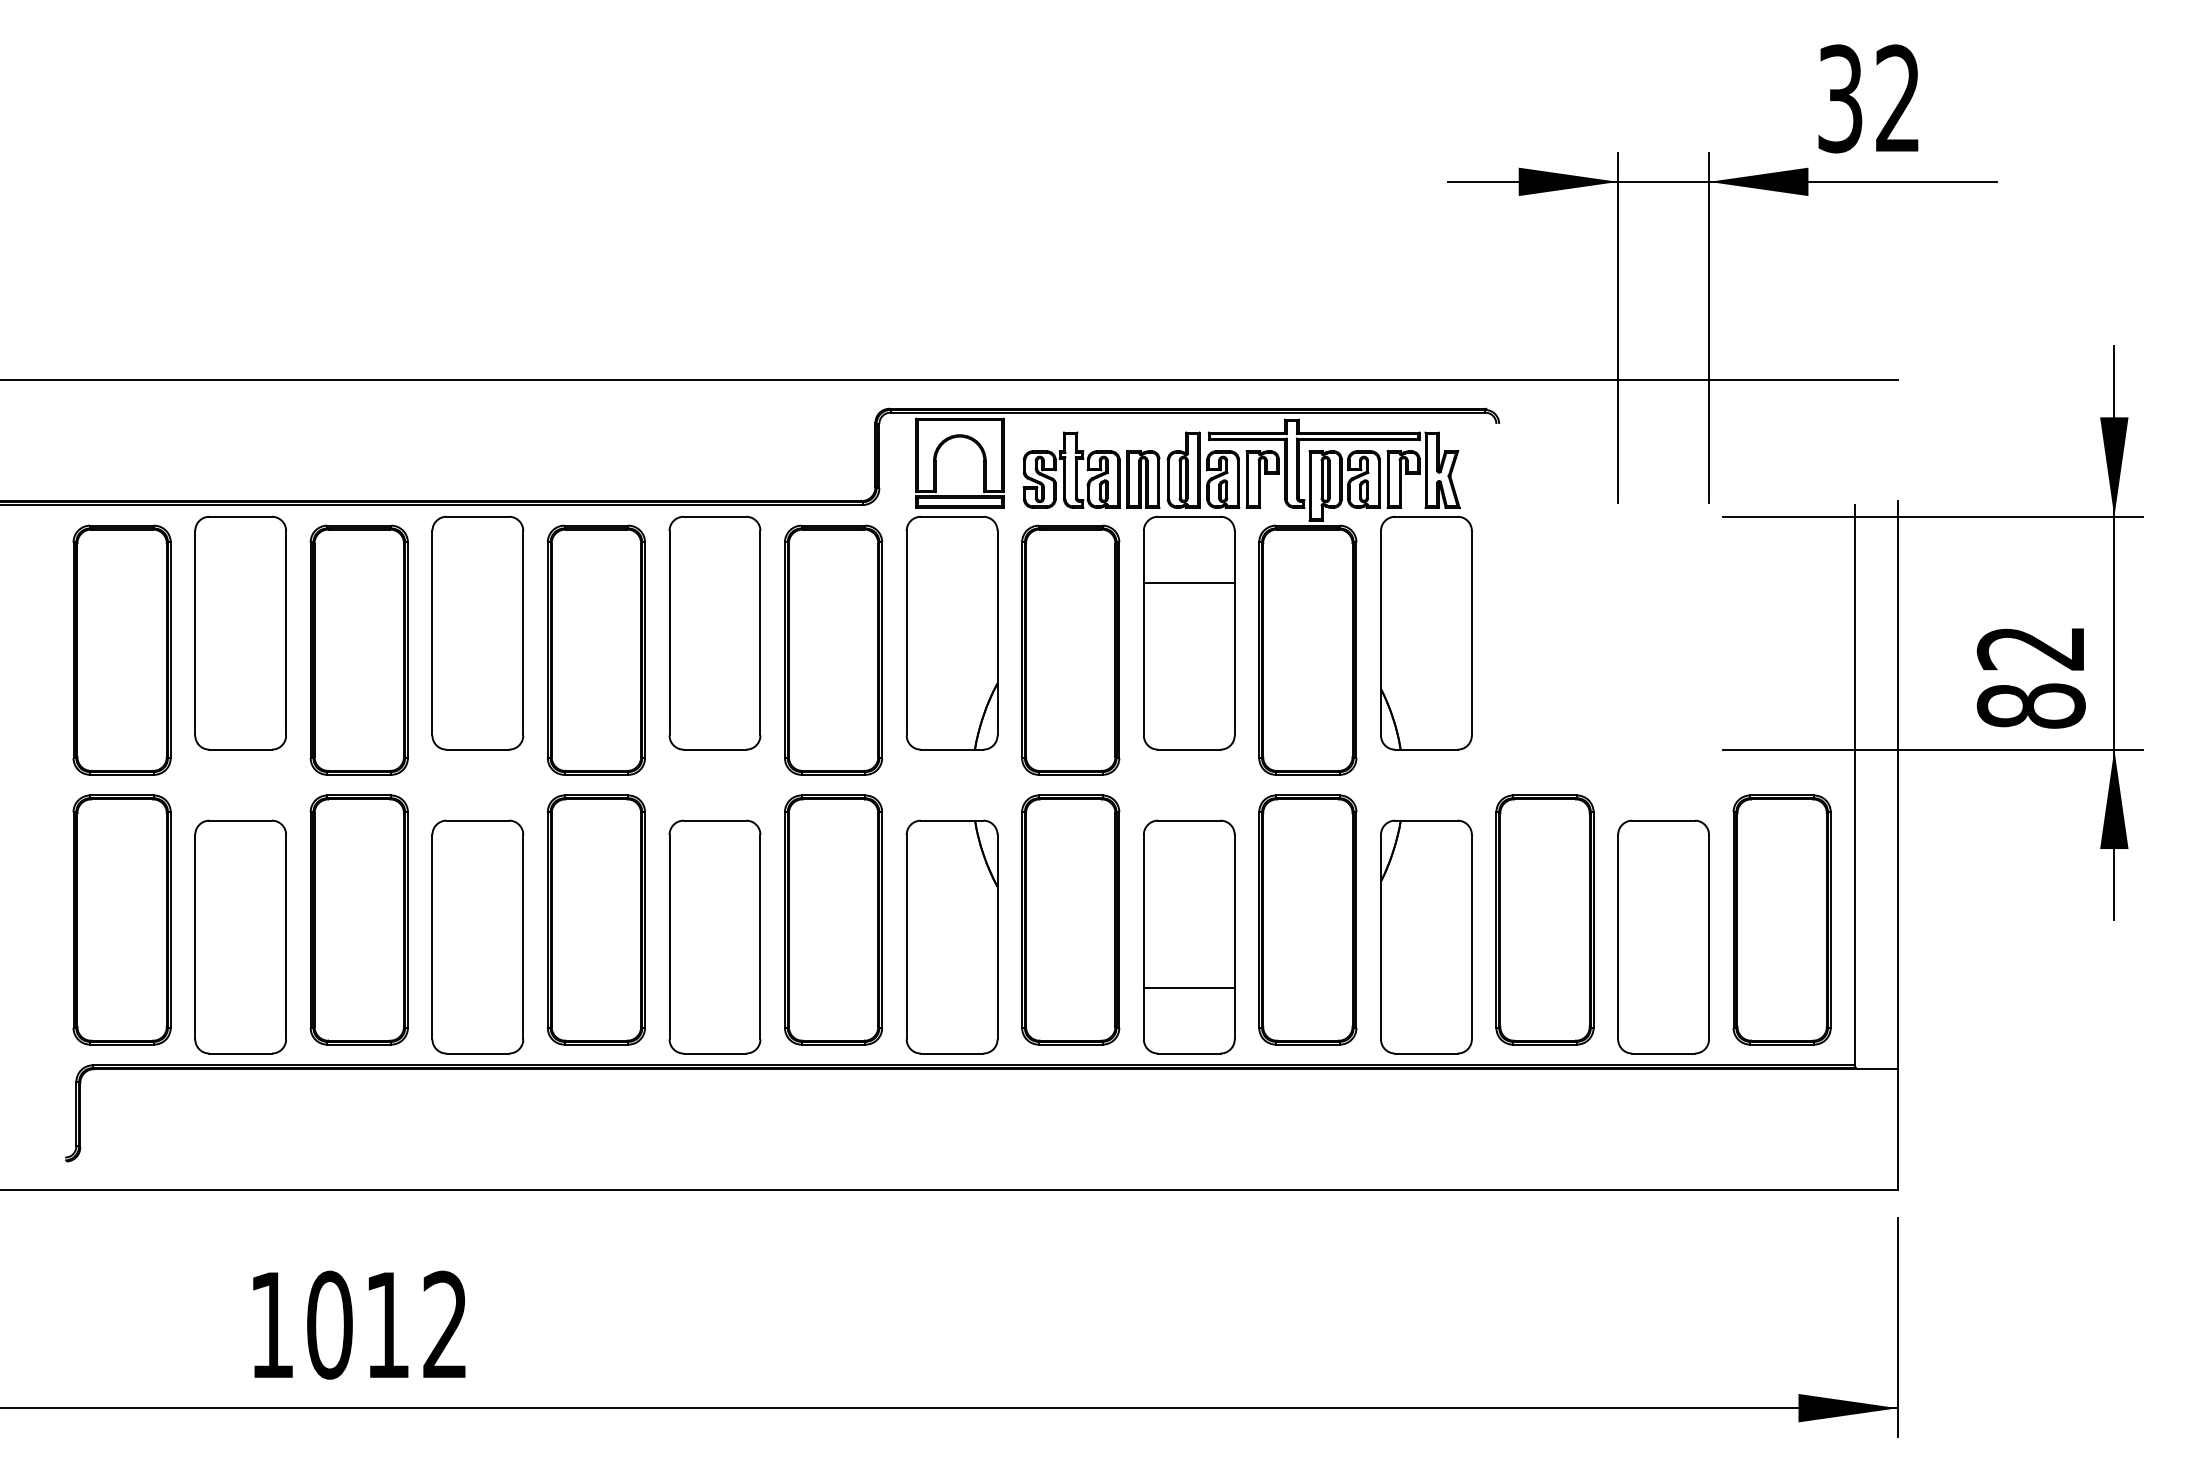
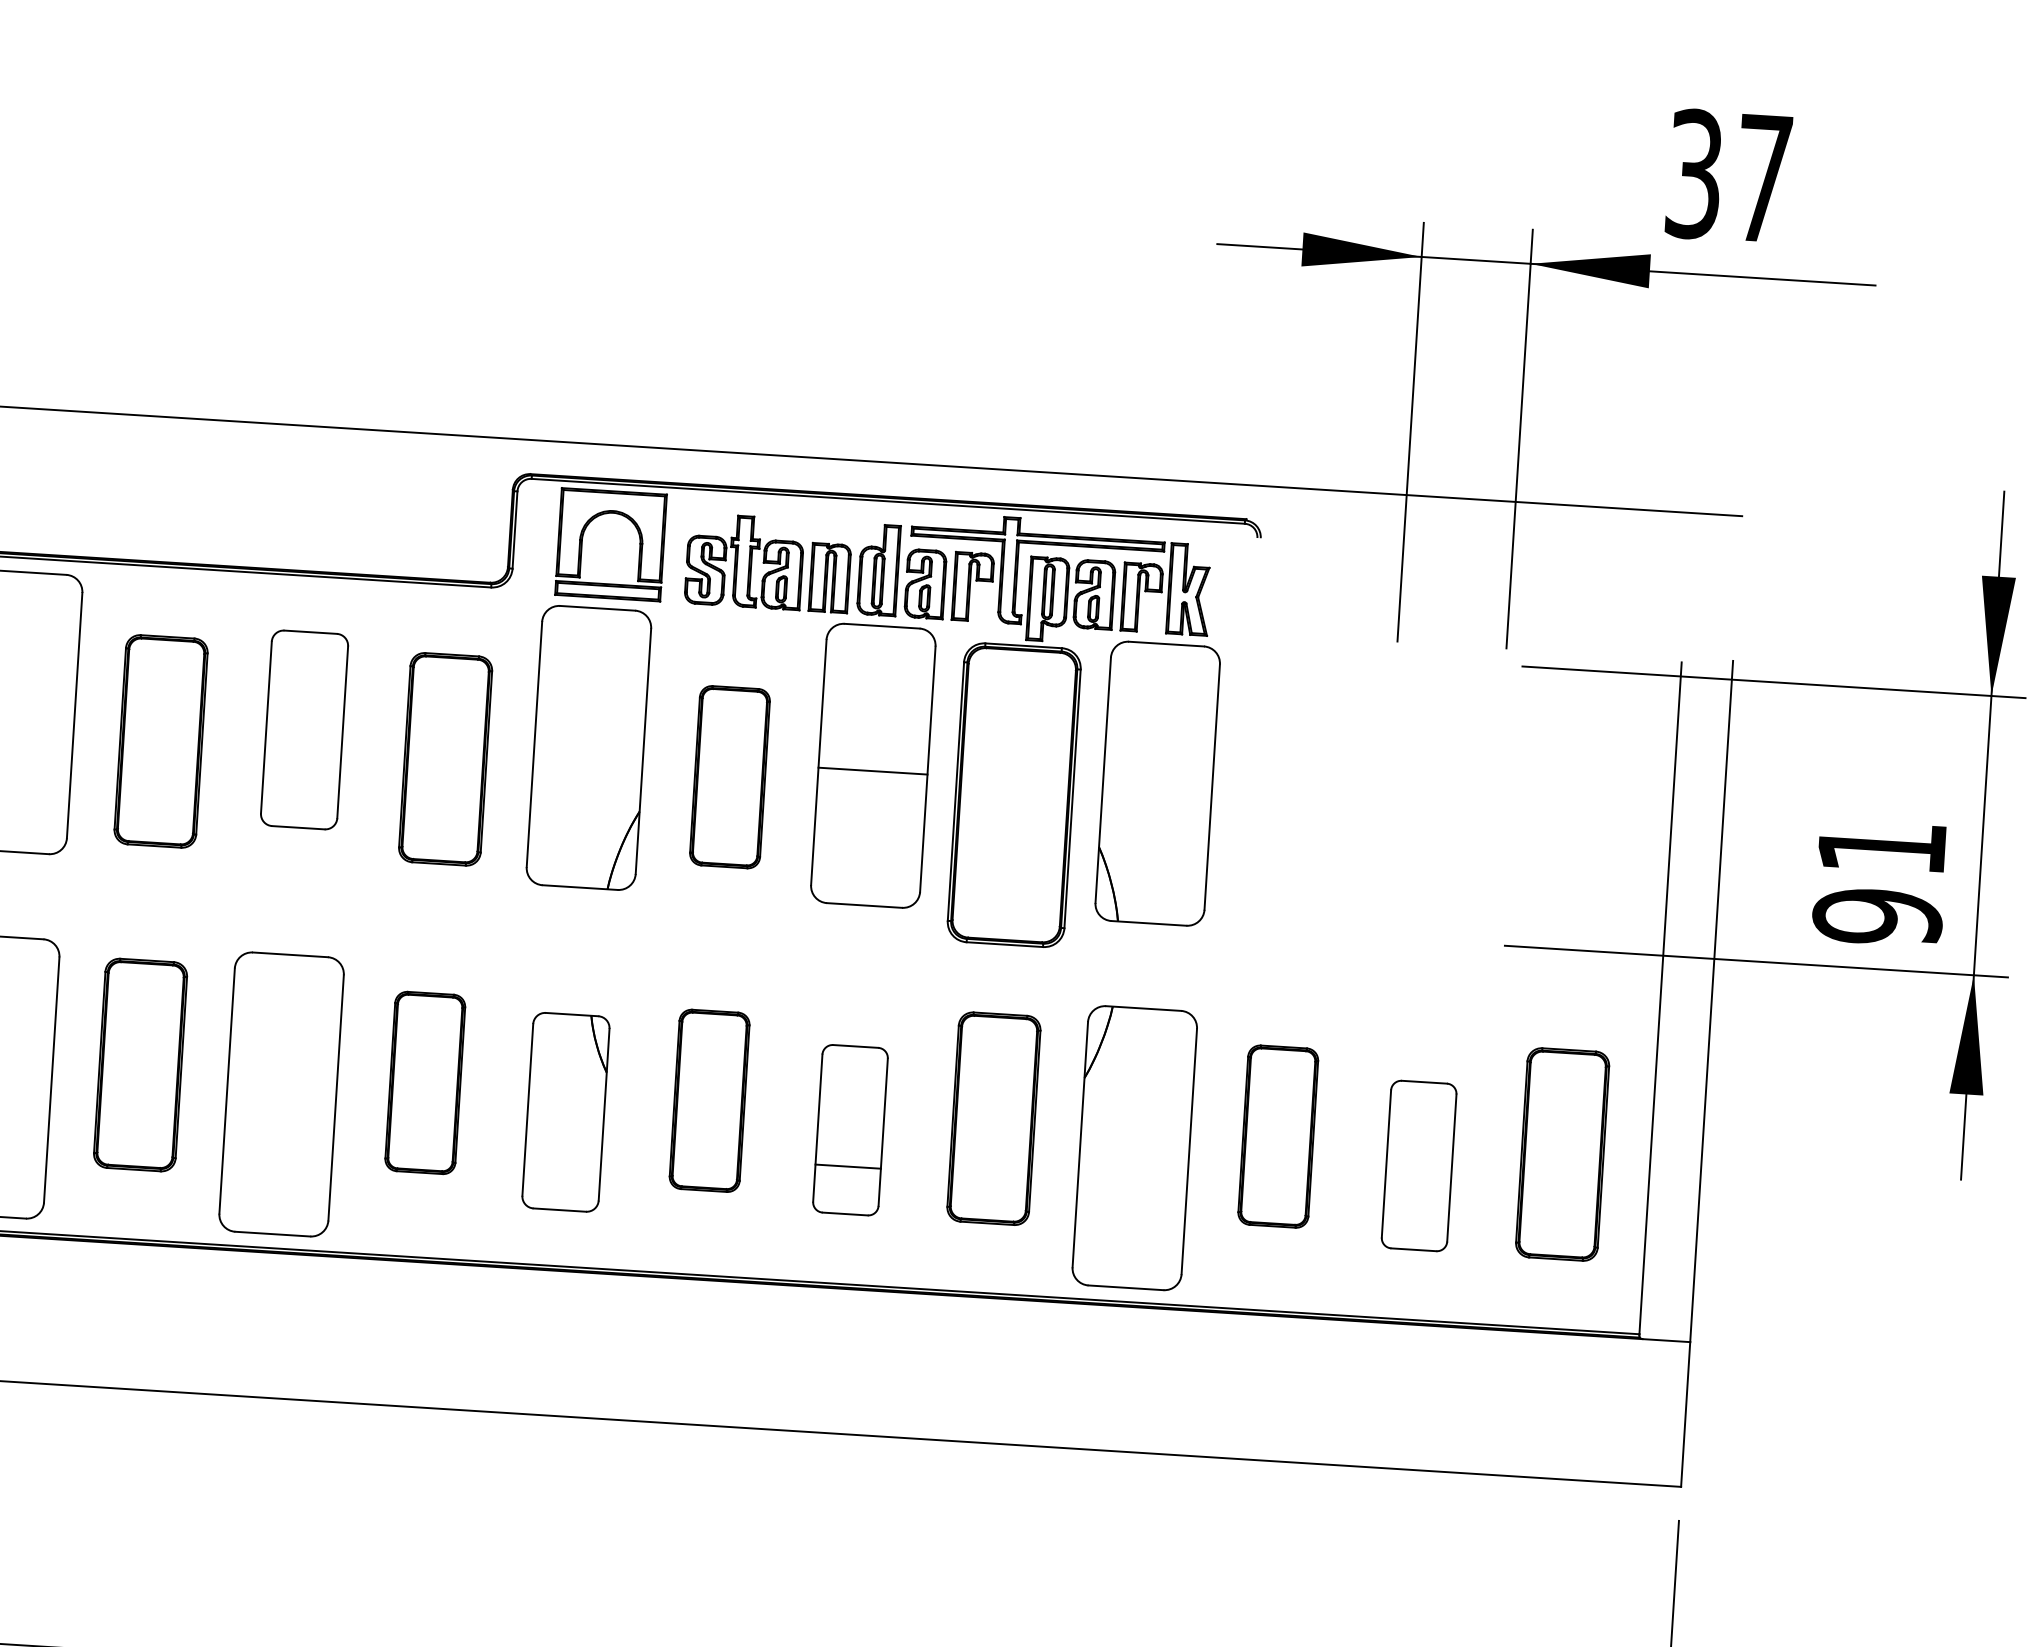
text: (1897, 97) -> (1763, 176), 32 -> 37
line: (1188, 582) -> (872, 770), moved
part: (714, 632) -> (304, 729), size x0.7
part: (596, 649) -> (161, 740), size x0.7
part: (833, 649) -> (445, 758), size x0.7
part: (1070, 649) -> (729, 776), size x0.6
text: (2030, 678) -> (1878, 883), 82 -> 91
part: (595, 919) -> (139, 1064), size x0.7
part: (833, 919) -> (425, 1082), size x0.6
part: (1070, 919) -> (709, 1100), size x0.6
part: (1307, 919) -> (993, 1118), size x0.7
part: (1544, 919) -> (1277, 1135), size x0.6
part: (1781, 919) -> (1561, 1153), size x0.7
part: (951, 936) -> (565, 1111), size x0.7
part: (1189, 936) -> (850, 1129), size x0.6
part: (1663, 936) -> (1419, 1165), size x0.6

